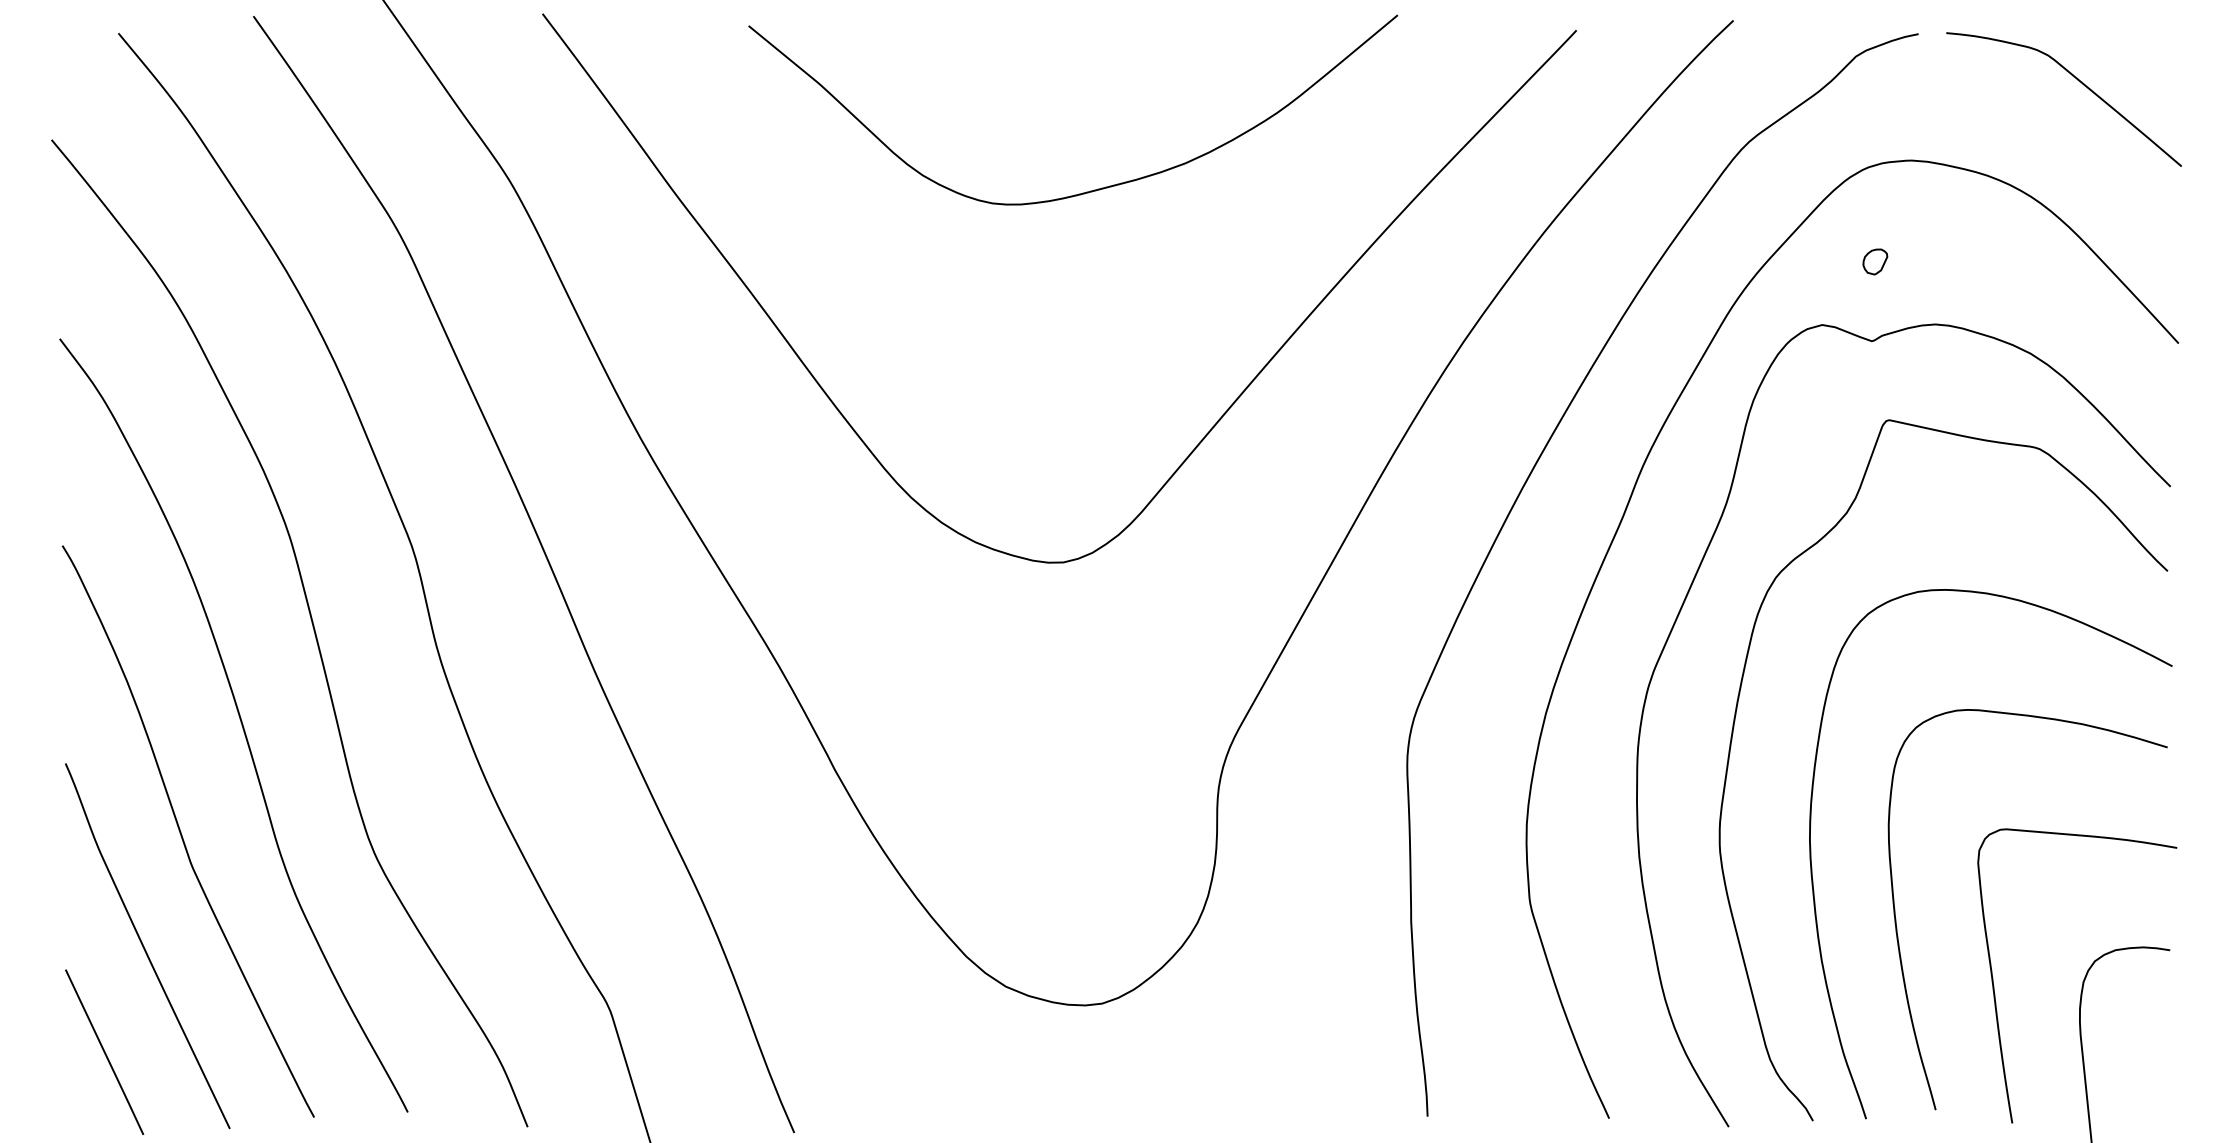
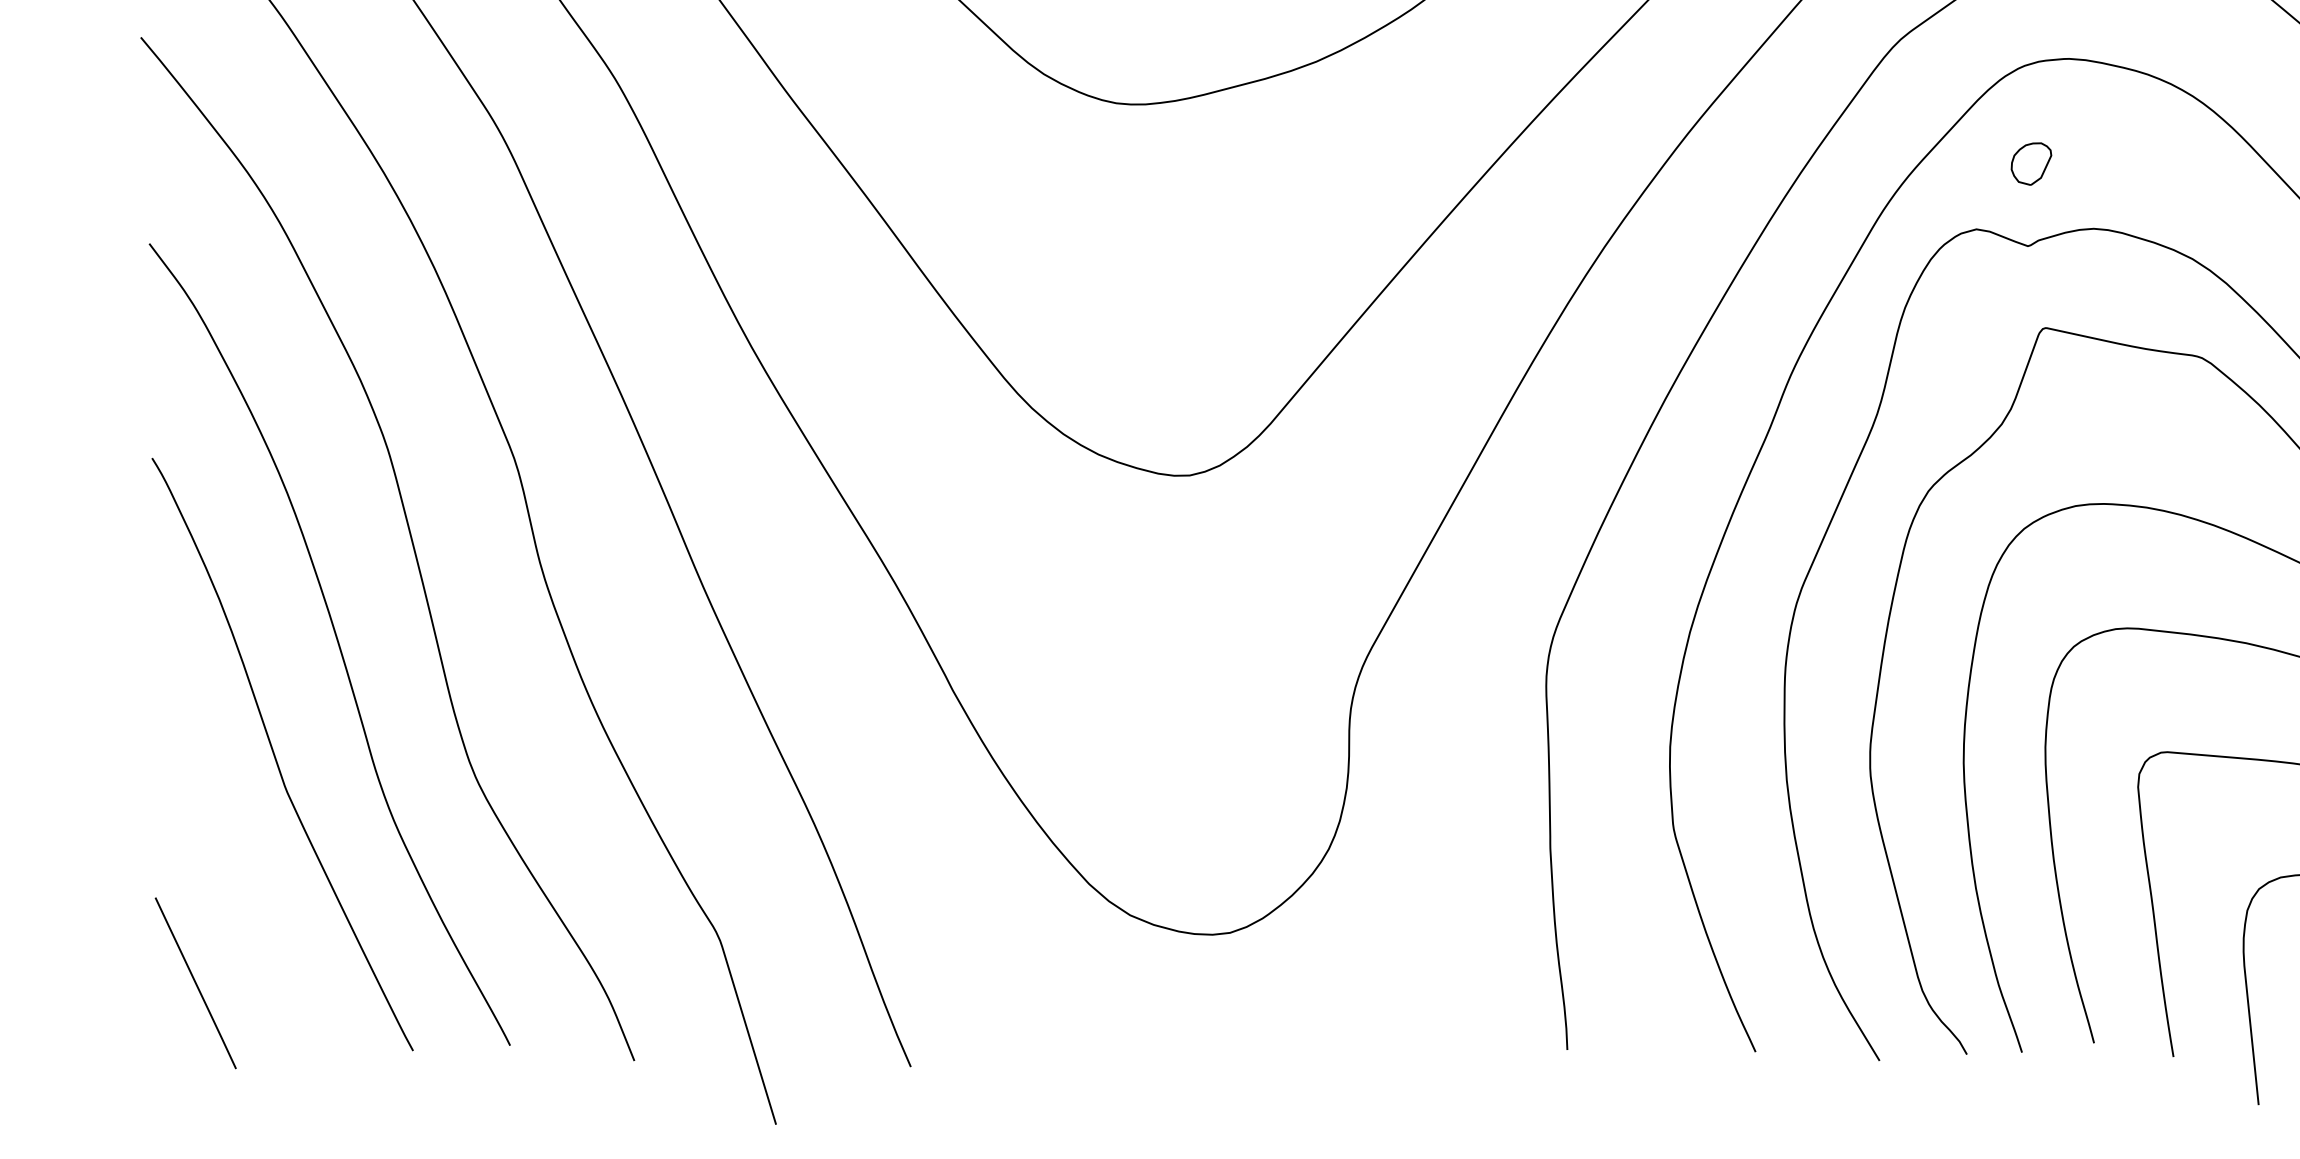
part: (1875, 261) -> (2031, 163), size x1.6
curve: (145, 948) -> (238, 875), removed

